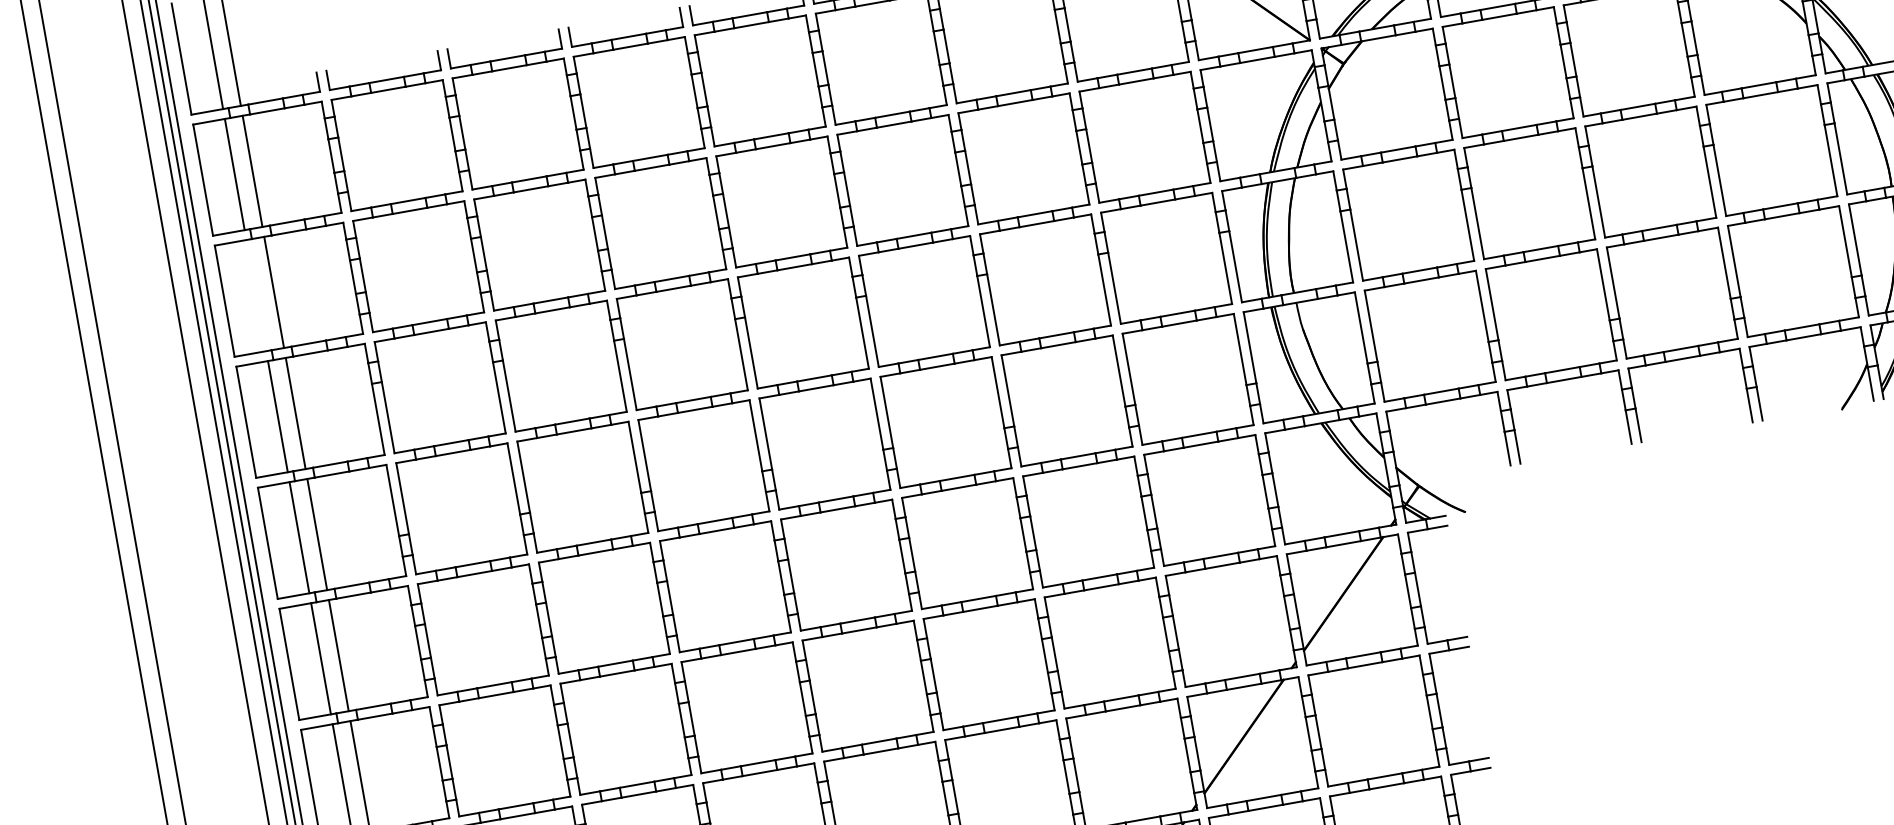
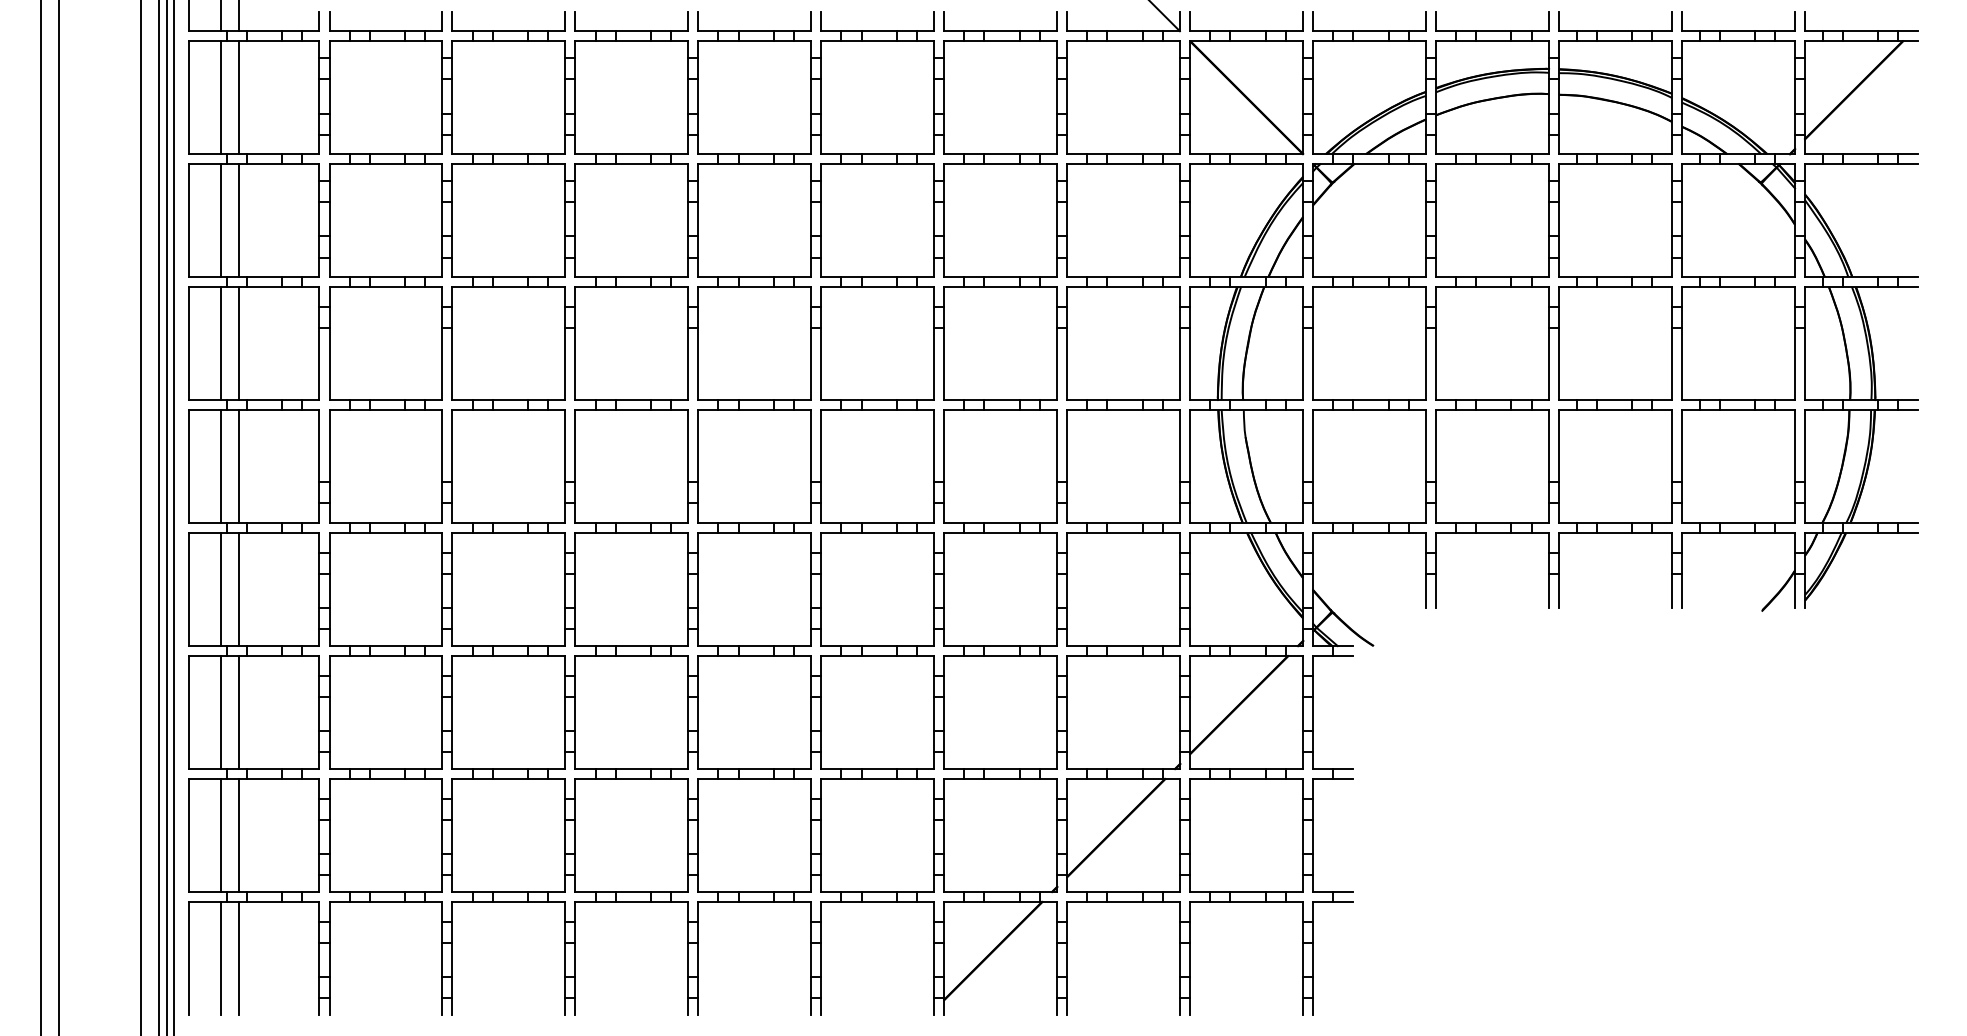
line: (256, 295) -> (221, 220), added

